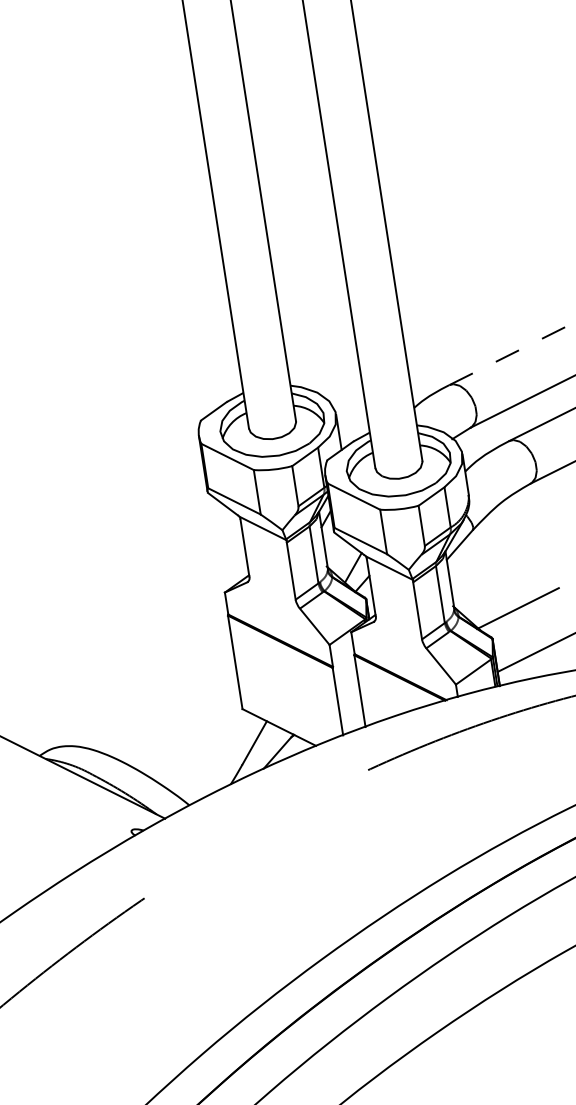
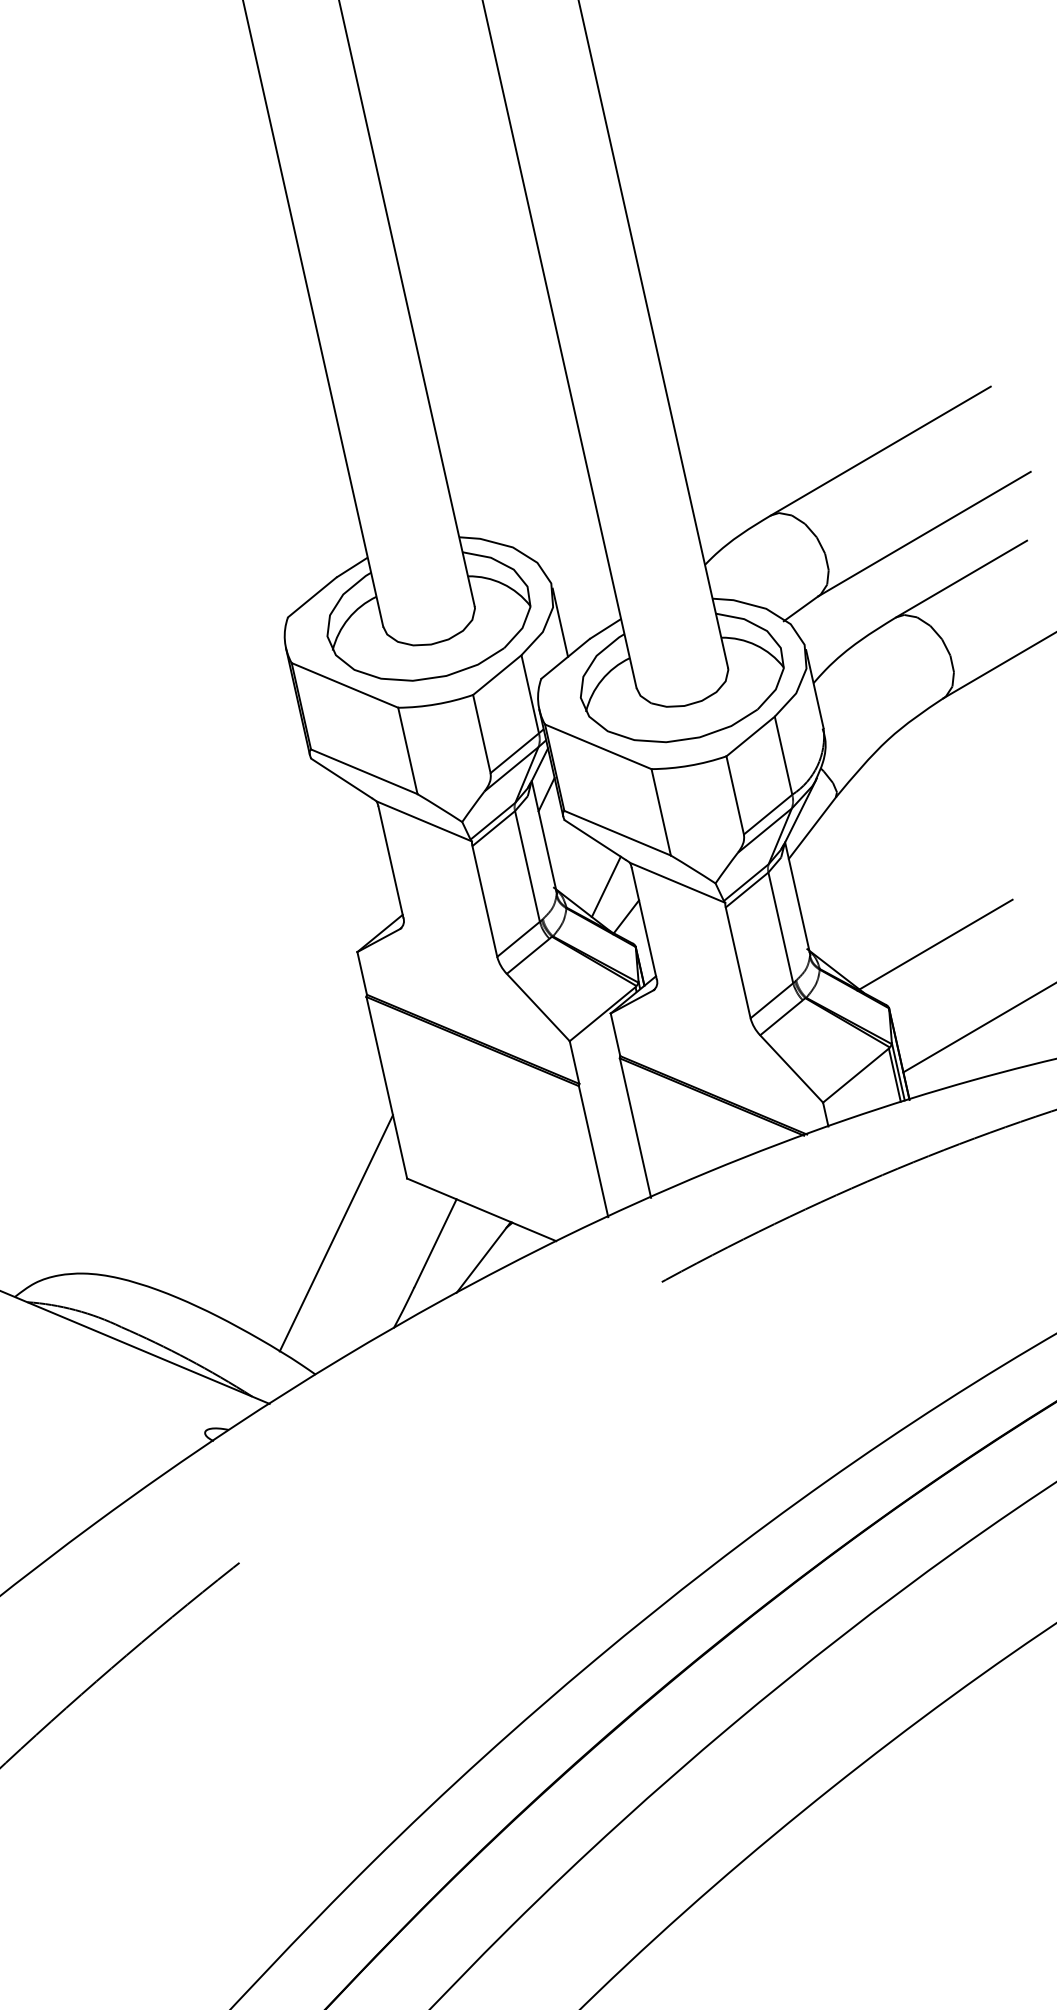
line: (507, 356) -> (881, 451), dashed -> solid
line: (204, 734) -> (335, 1233), added

